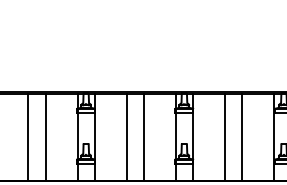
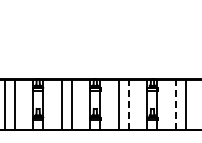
line: (143, 136) -> (128, 104), solid -> dashed
line: (225, 136) -> (176, 104), solid -> dashed

